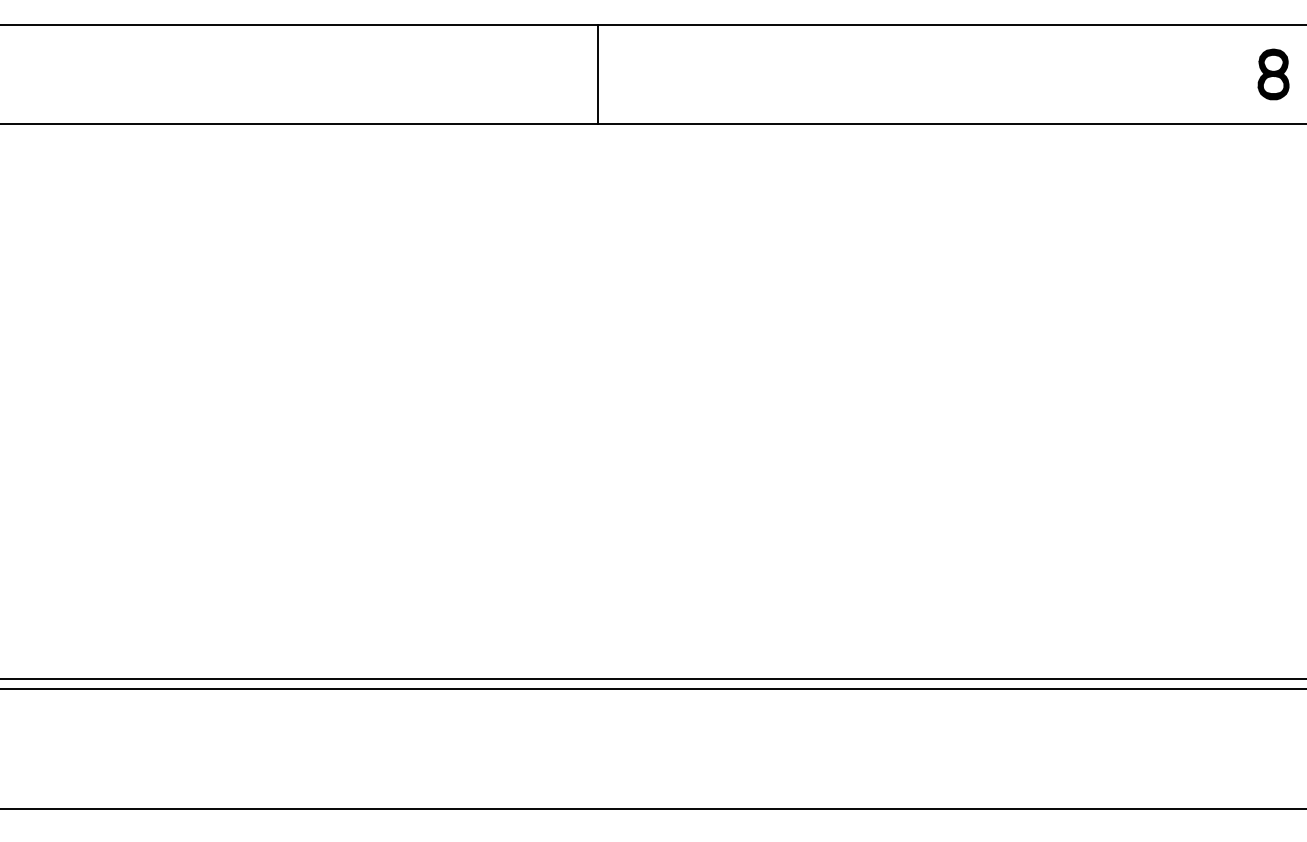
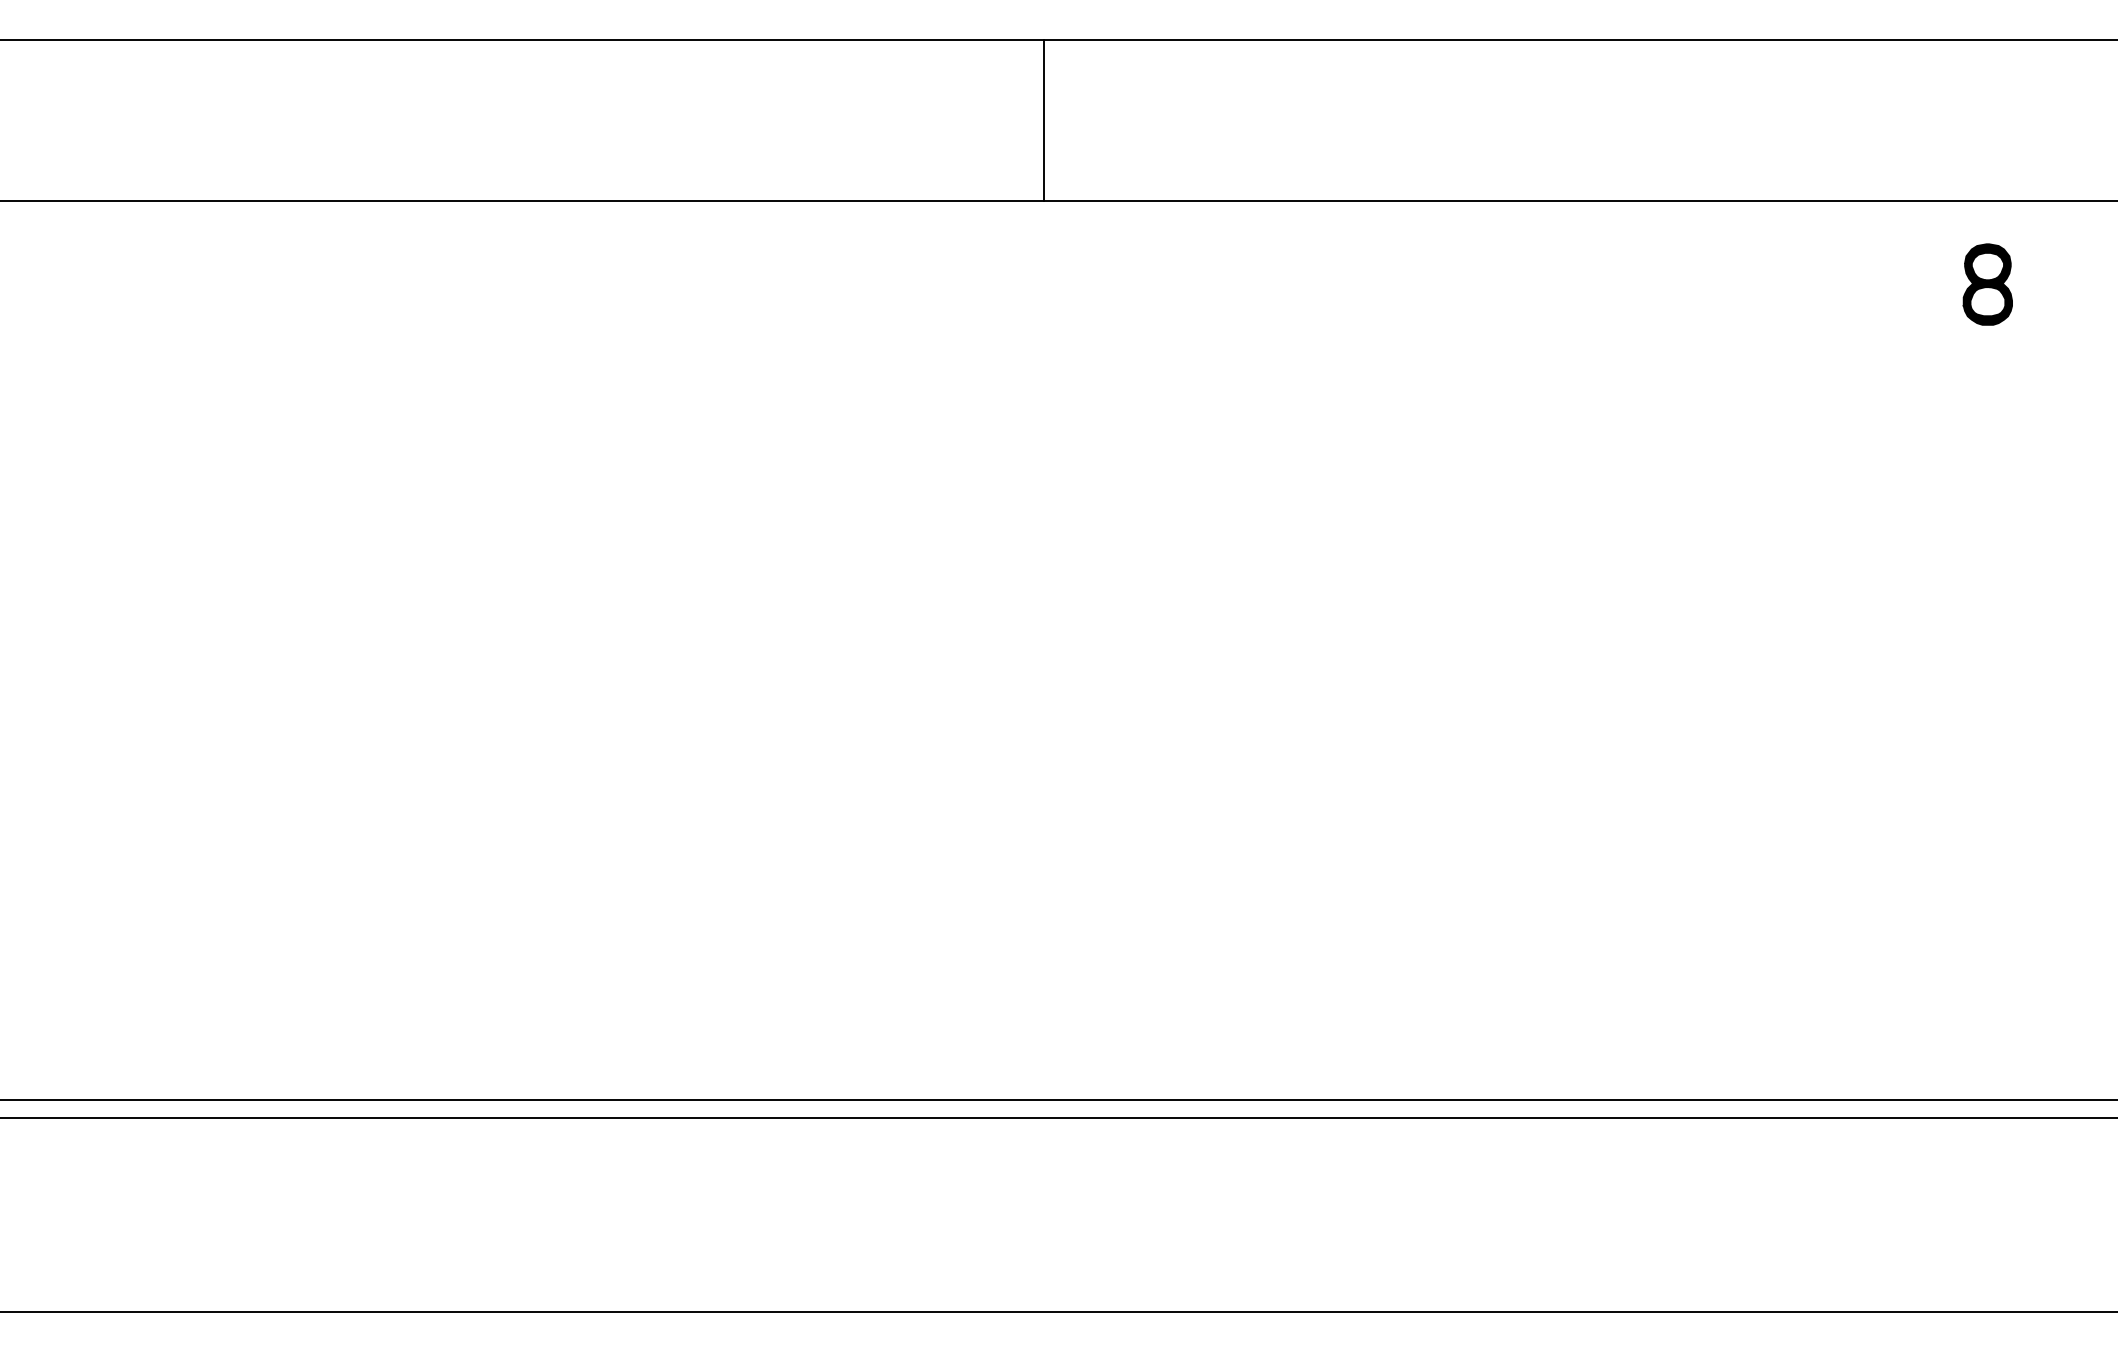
line: (598, 74) -> (1044, 120), moved
part: (1273, 74) -> (1987, 284), moved

